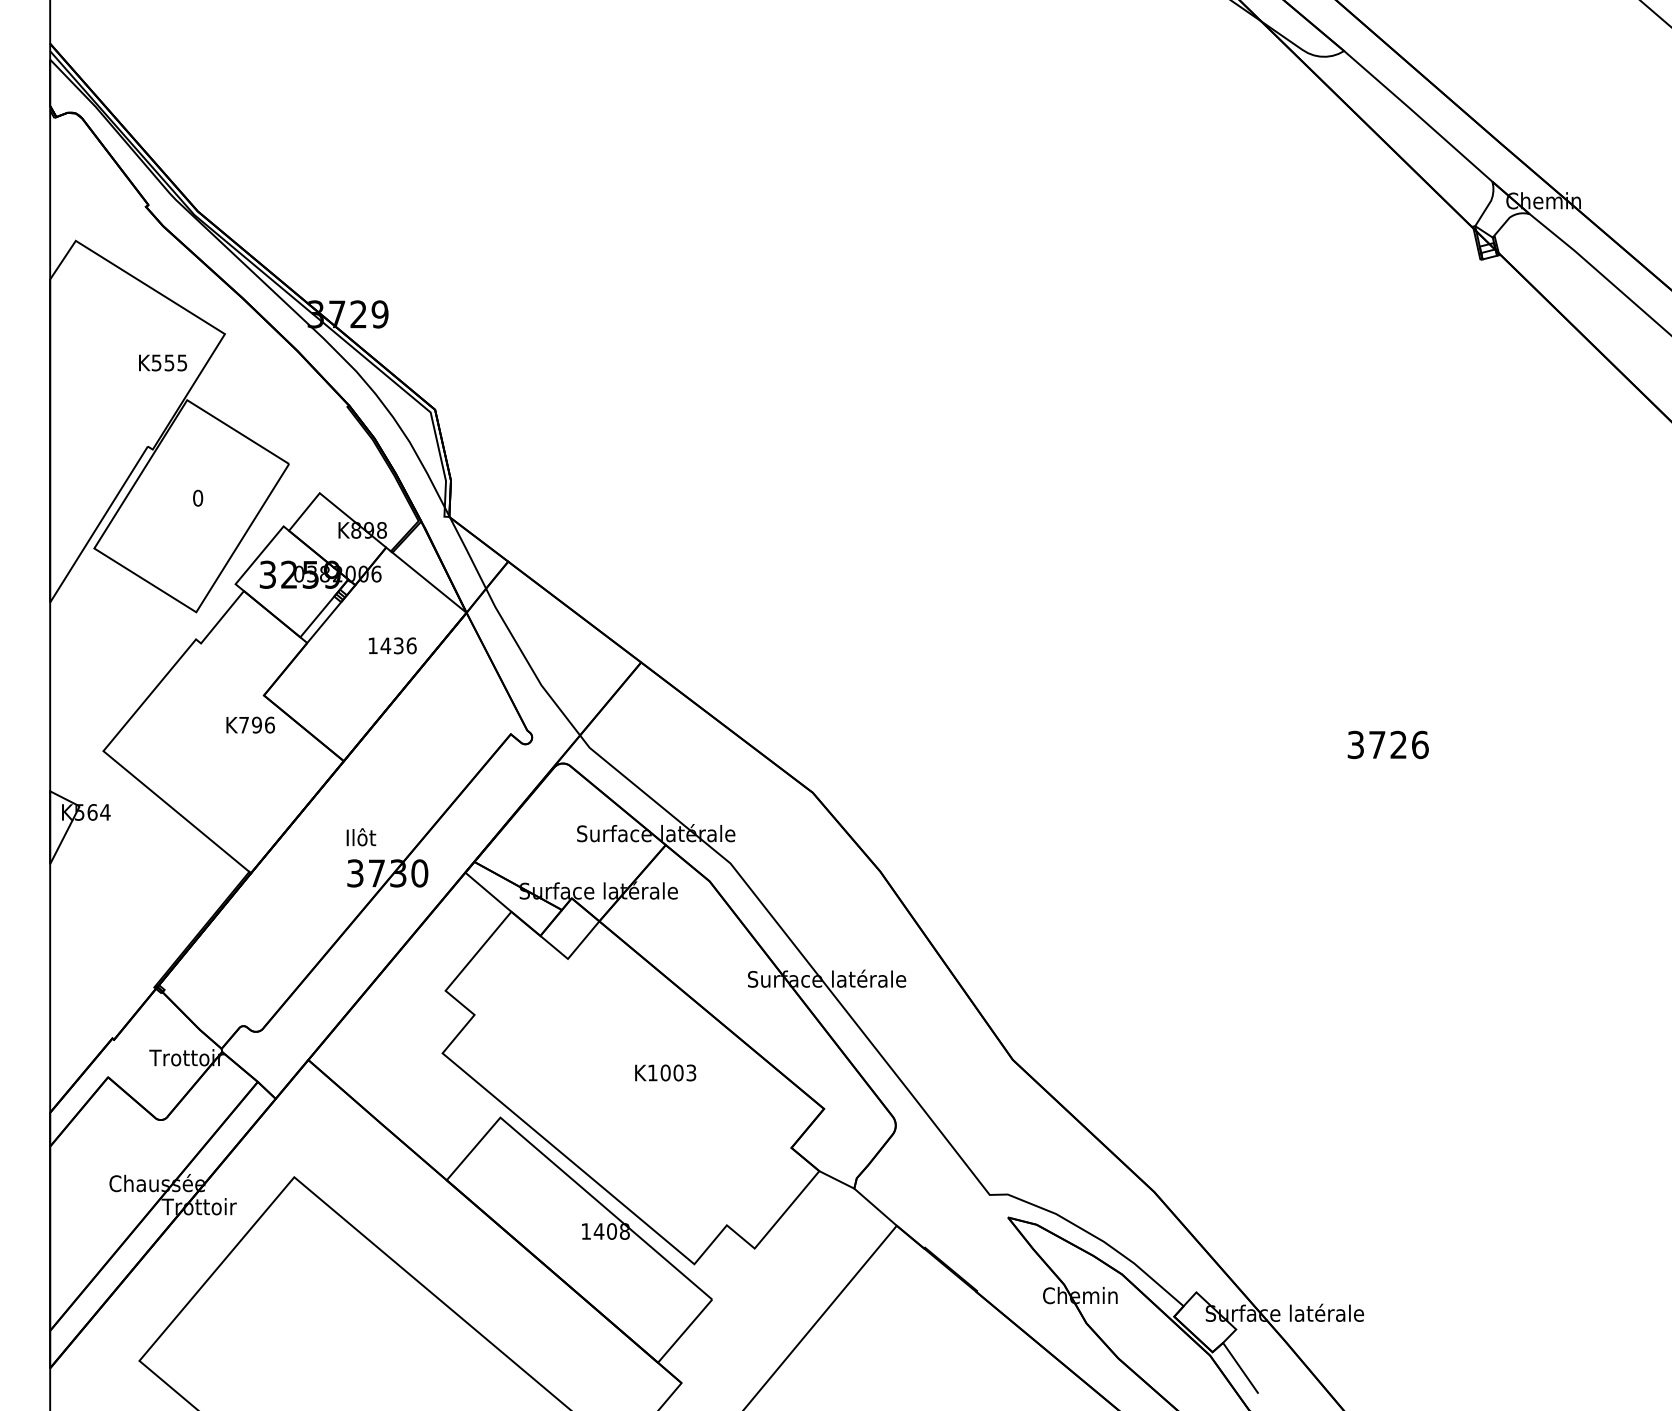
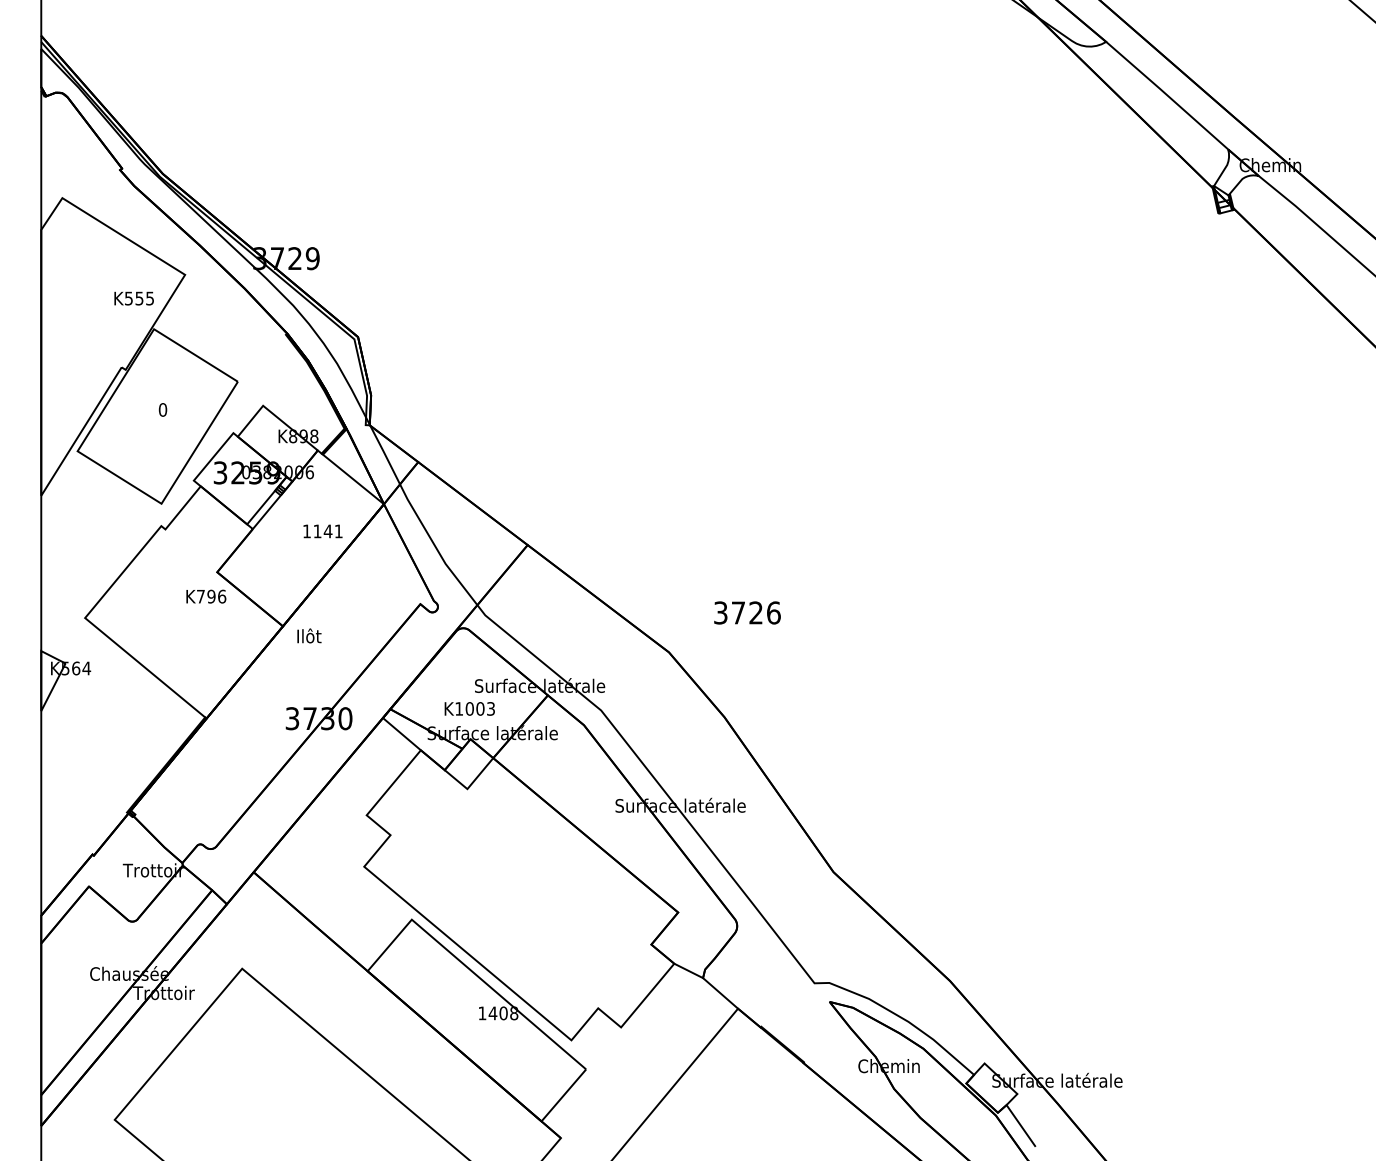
text: (397, 645) -> (327, 531), 1436 -> 1141
text: (1388, 744) -> (747, 612), moved
text: (361, 836) -> (309, 635), moved
text: (665, 1072) -> (469, 708), moved

